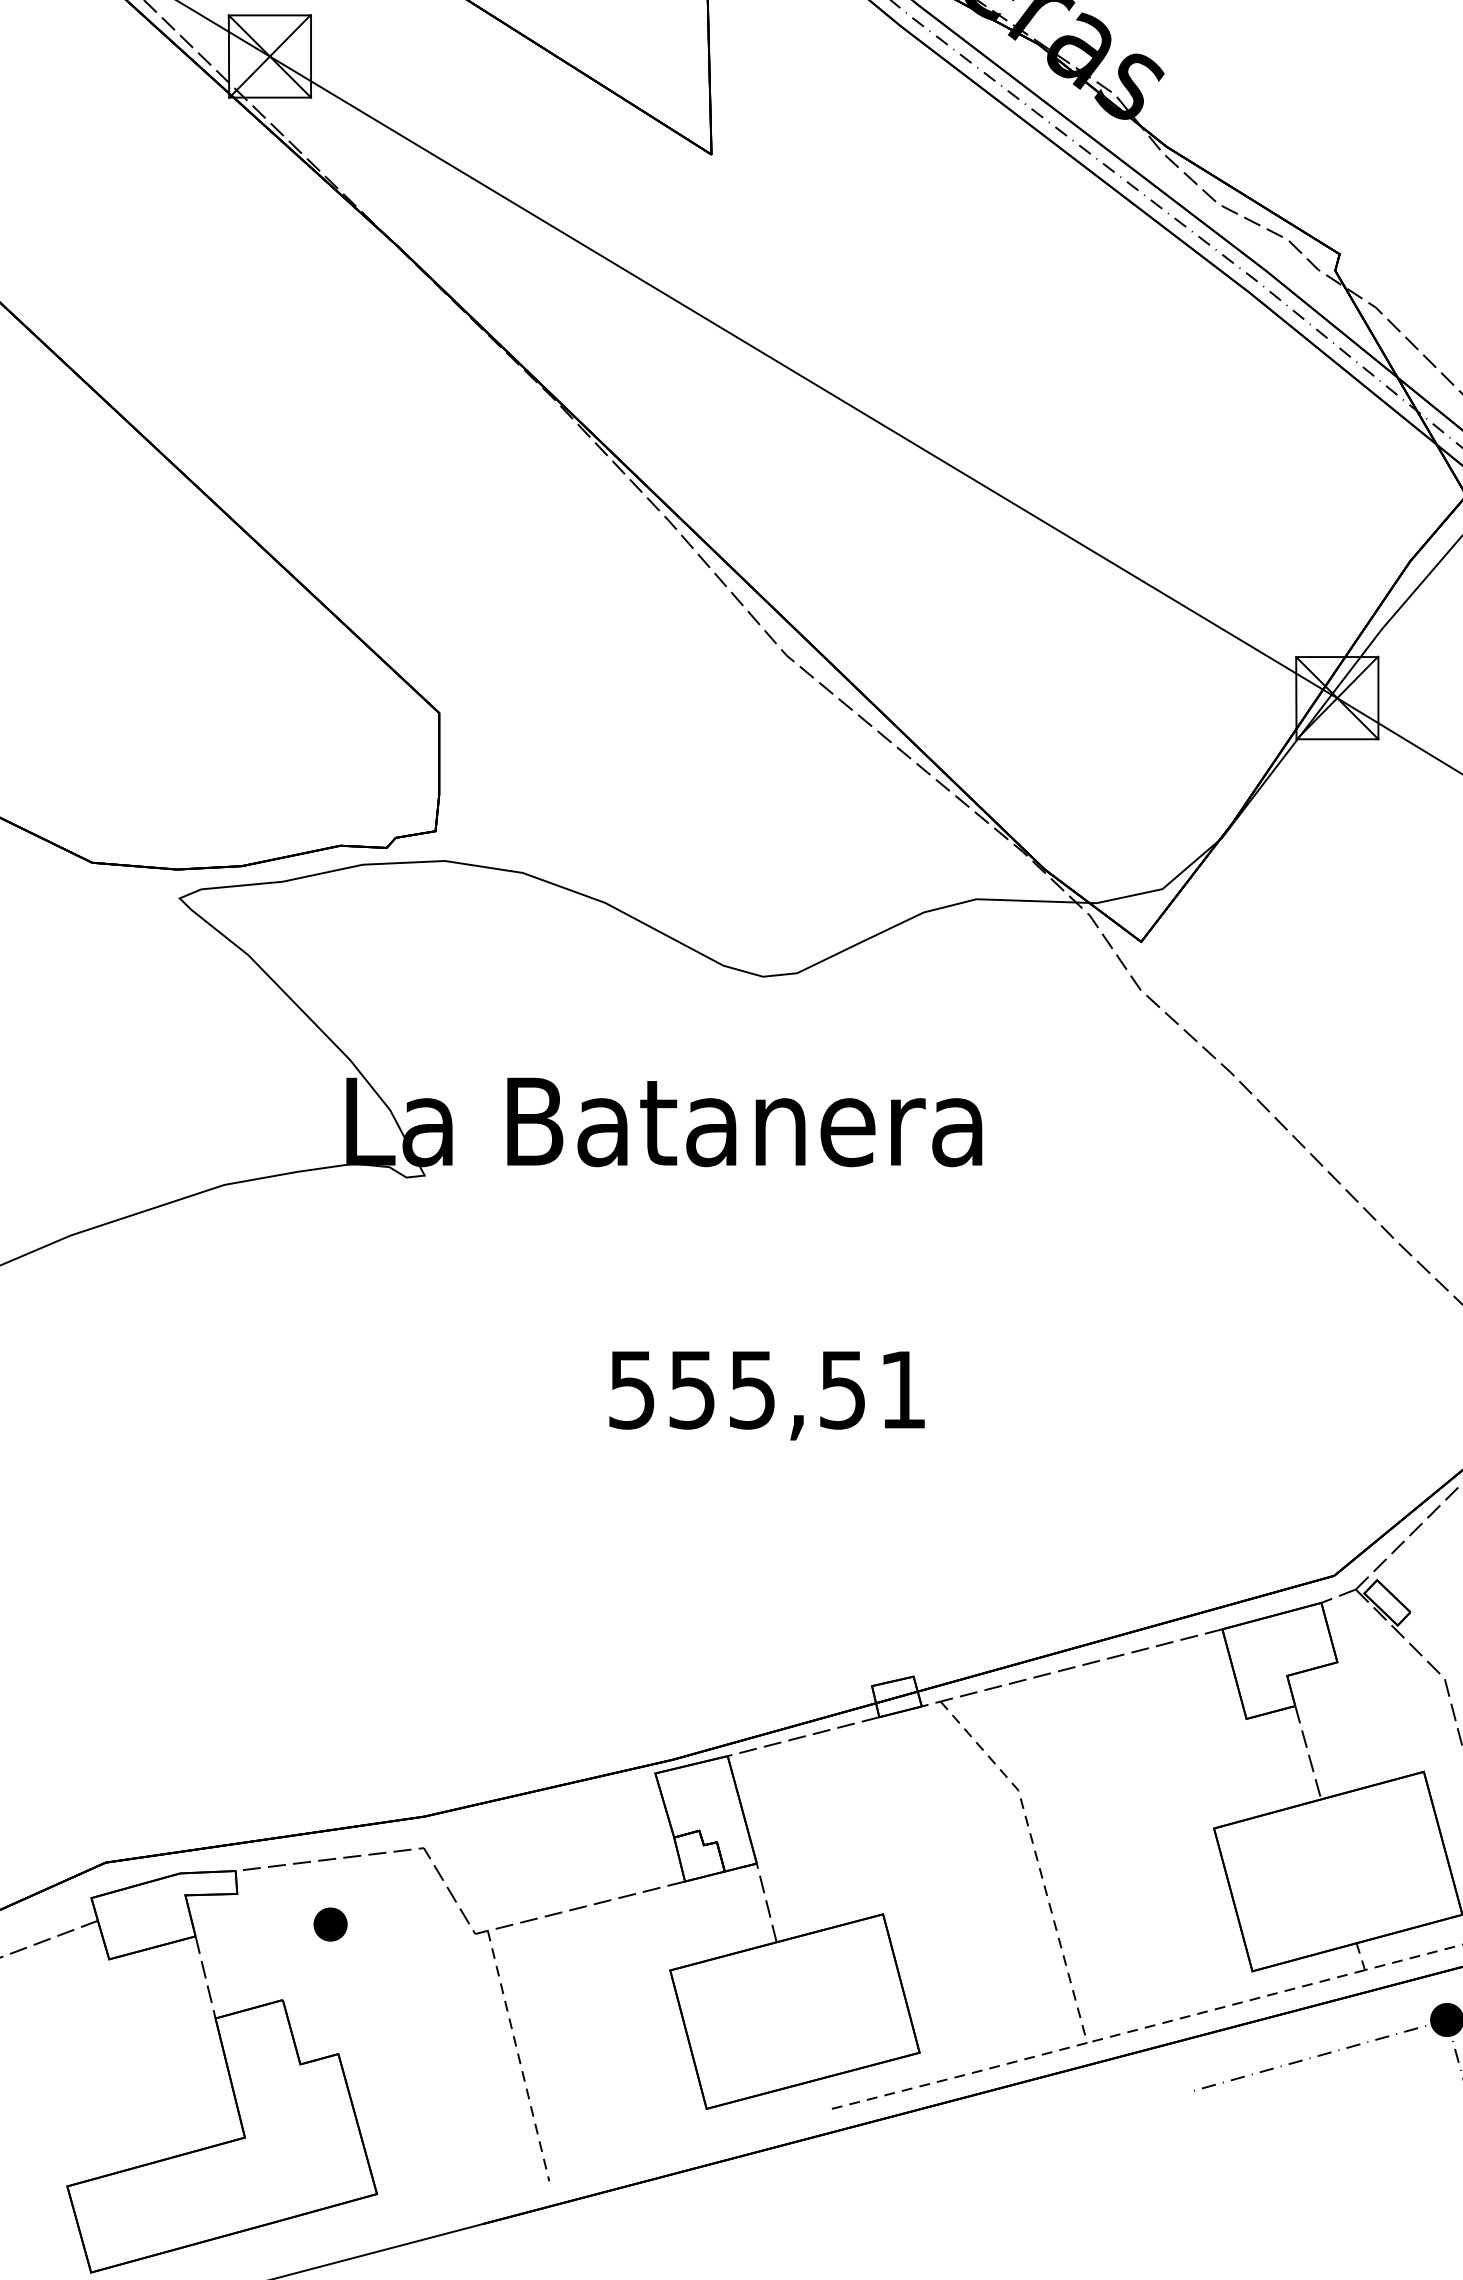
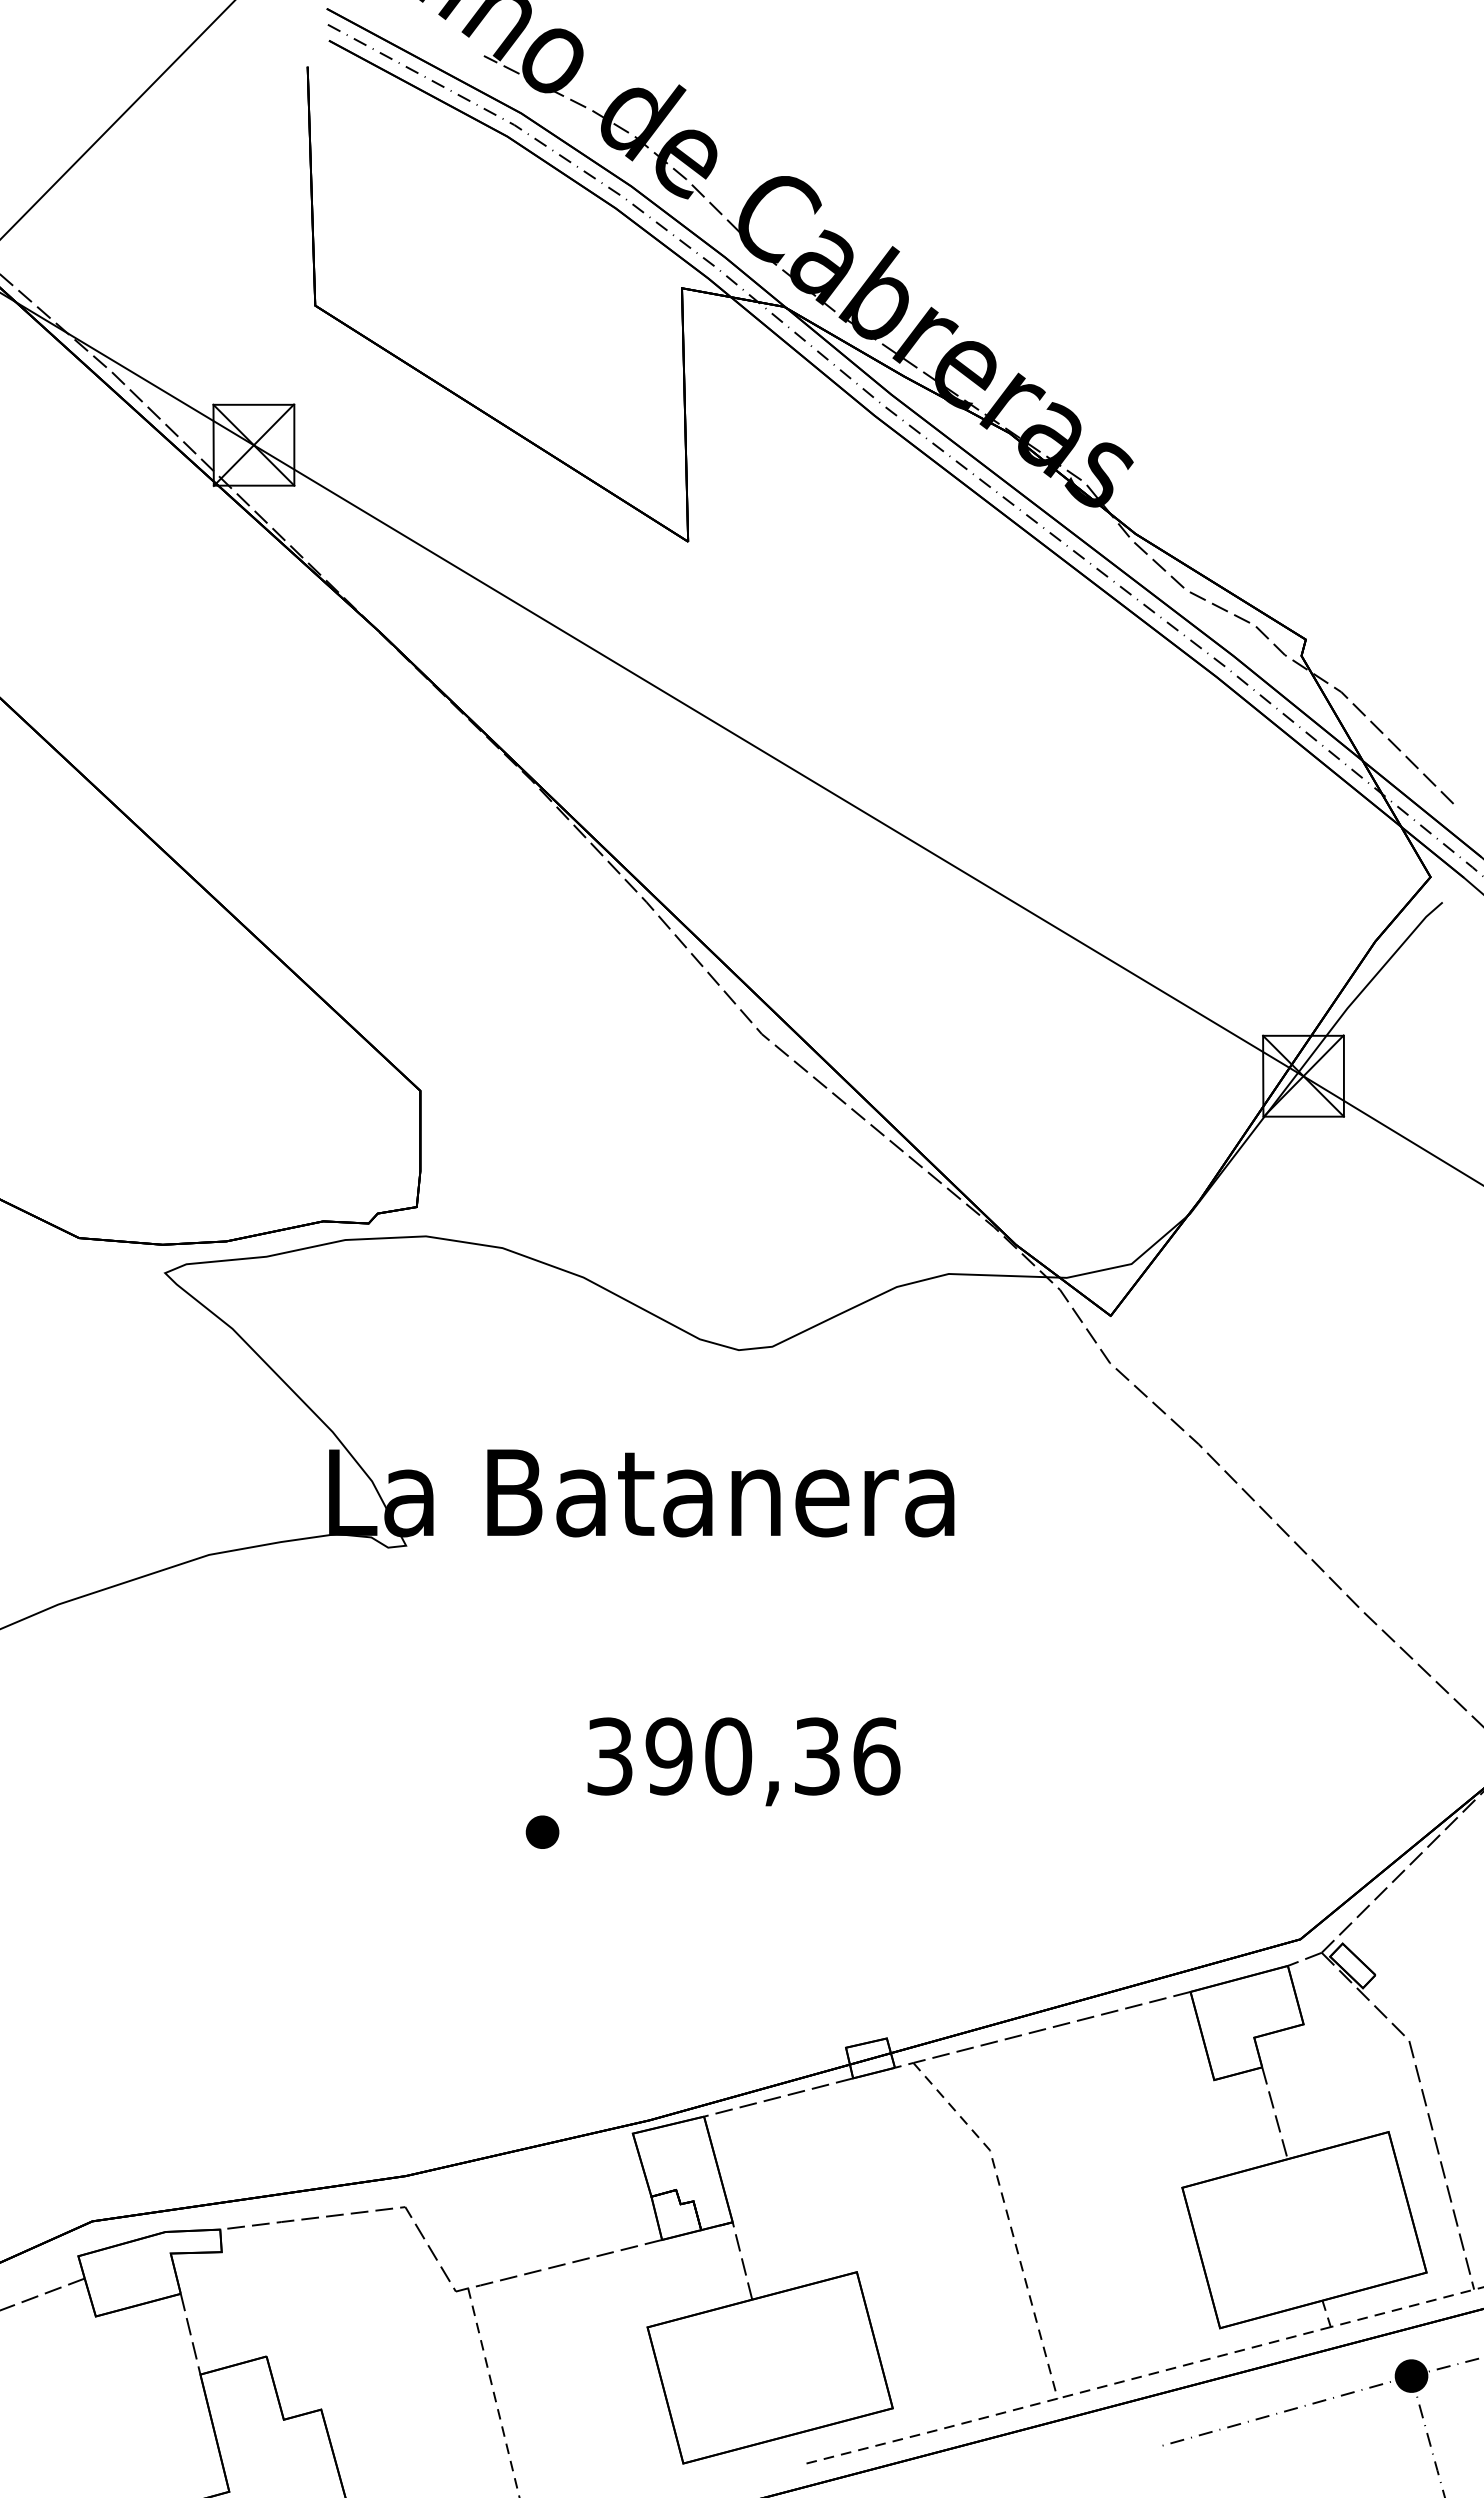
text: (767, 1389) -> (743, 1756), 555,51 -> 390,36
part: (330, 1923) -> (542, 1831), moved

